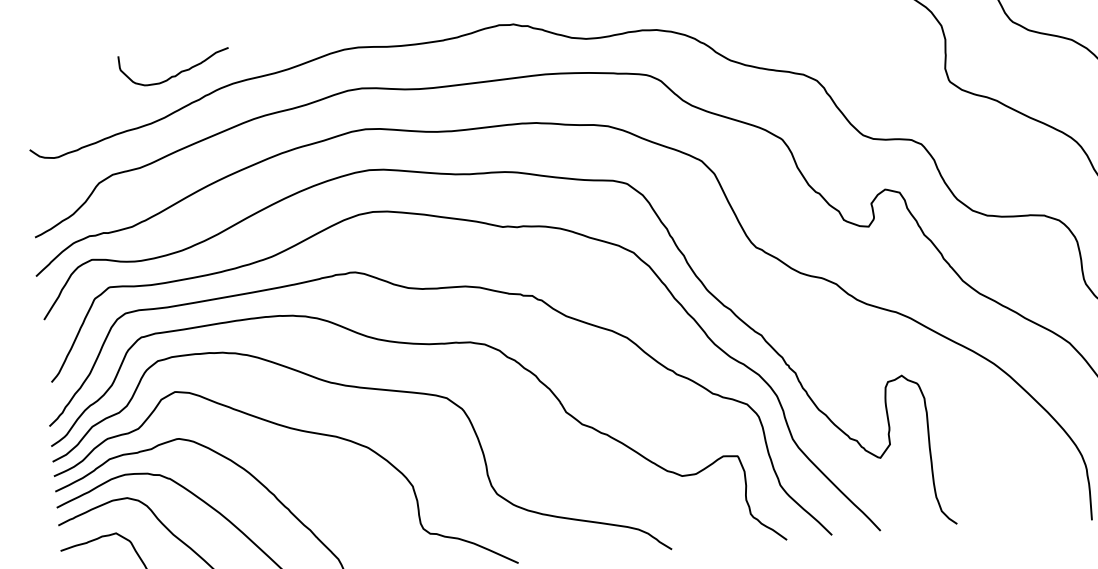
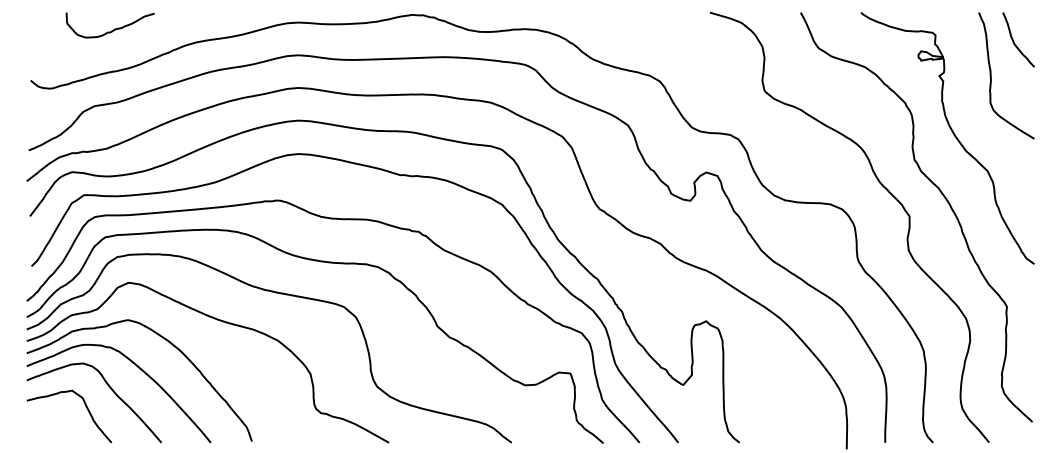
curve: (176, 73) -> (111, 30), moved

